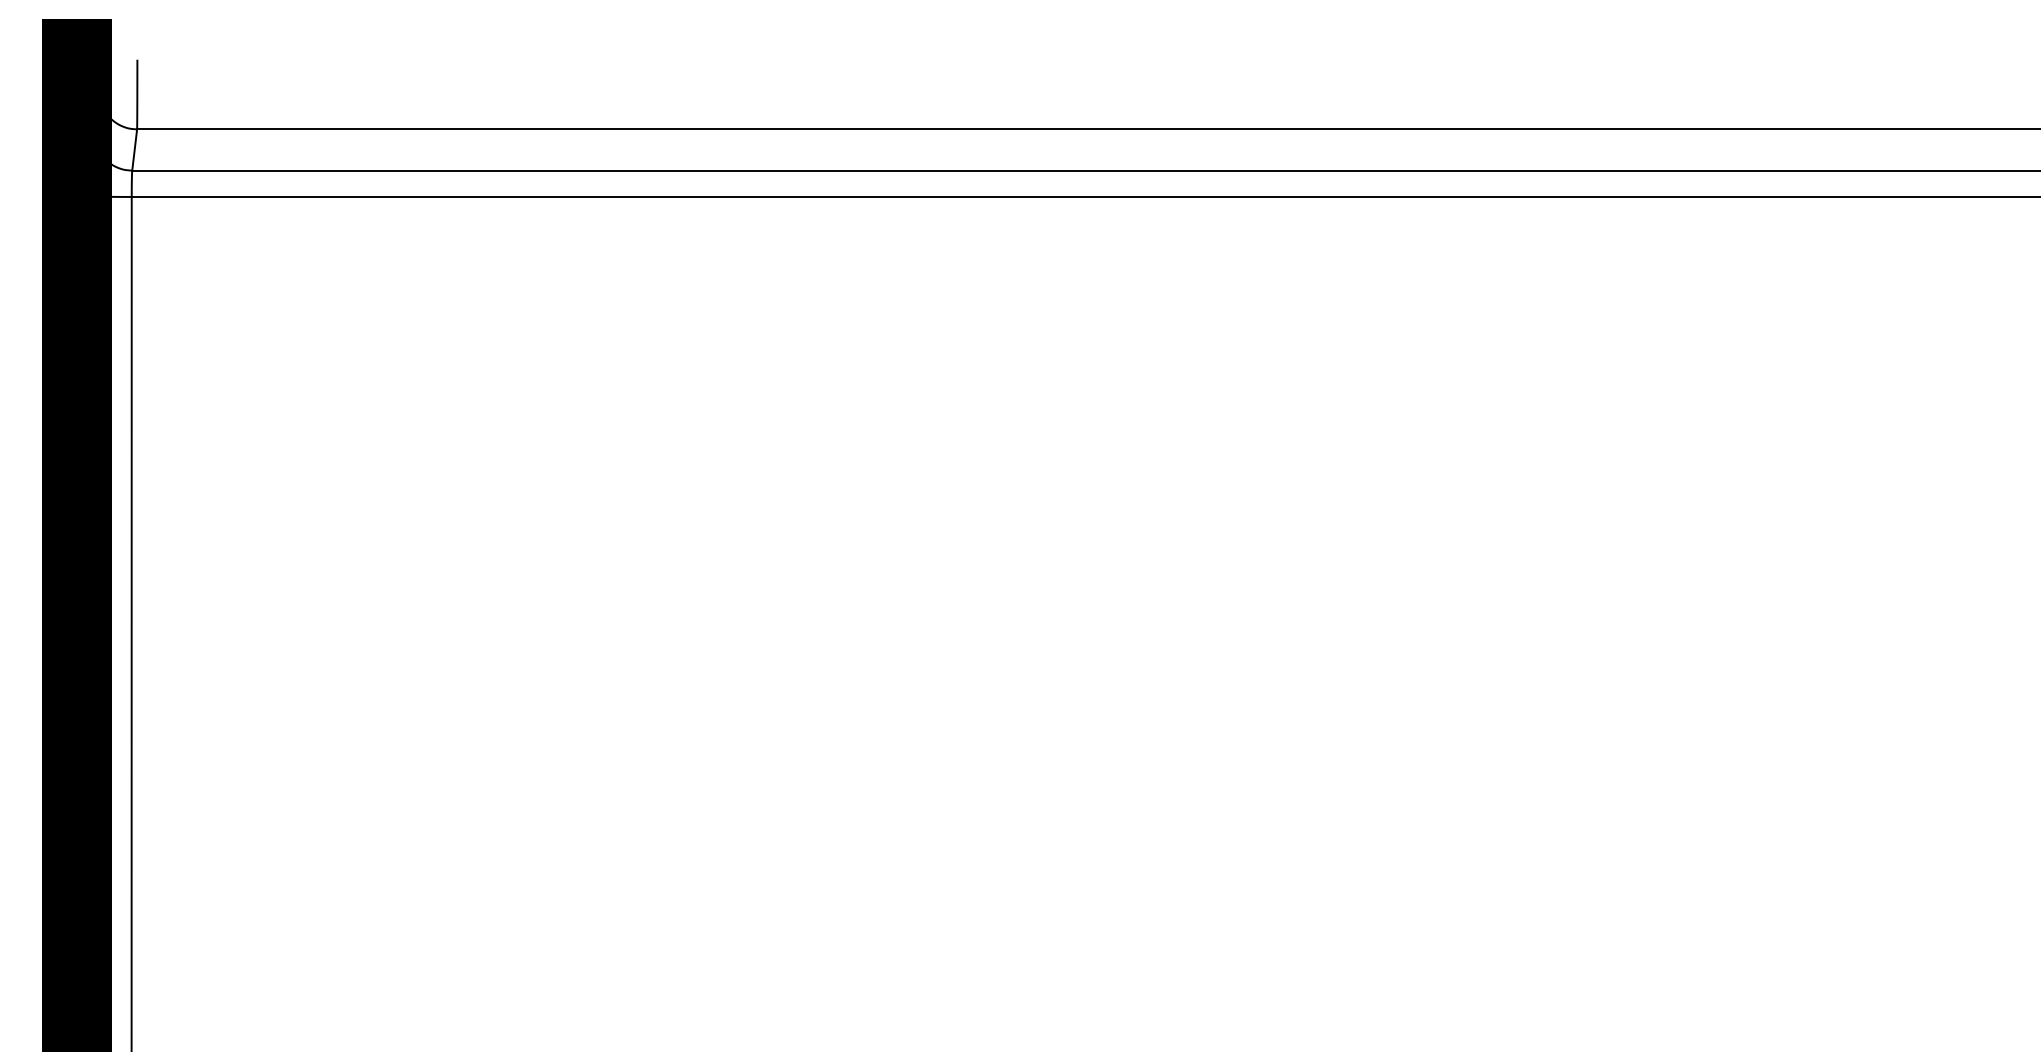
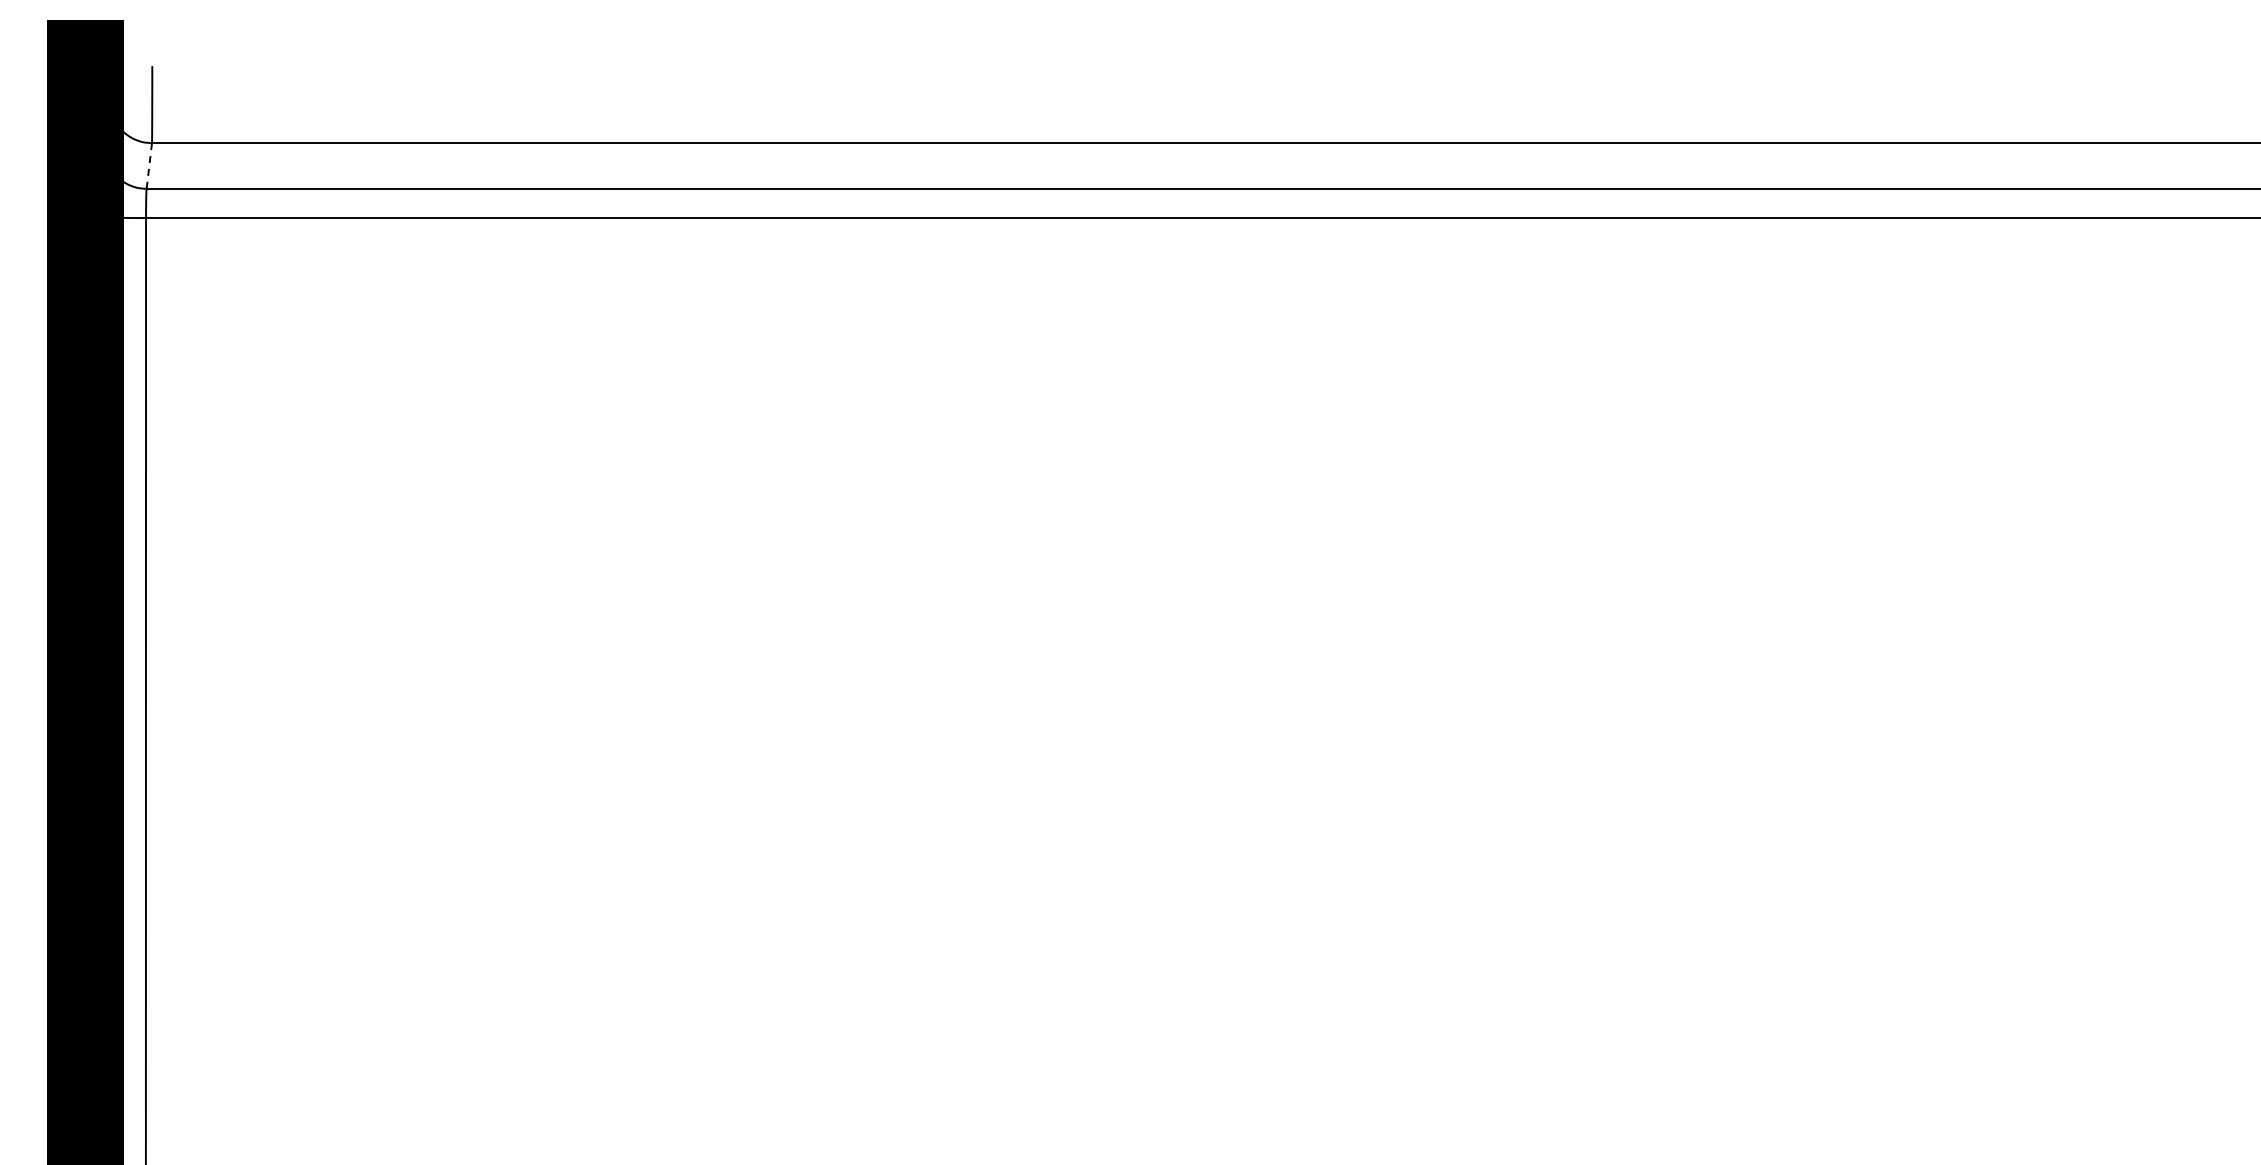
line: (134, 150) -> (149, 166), solid -> dashed

